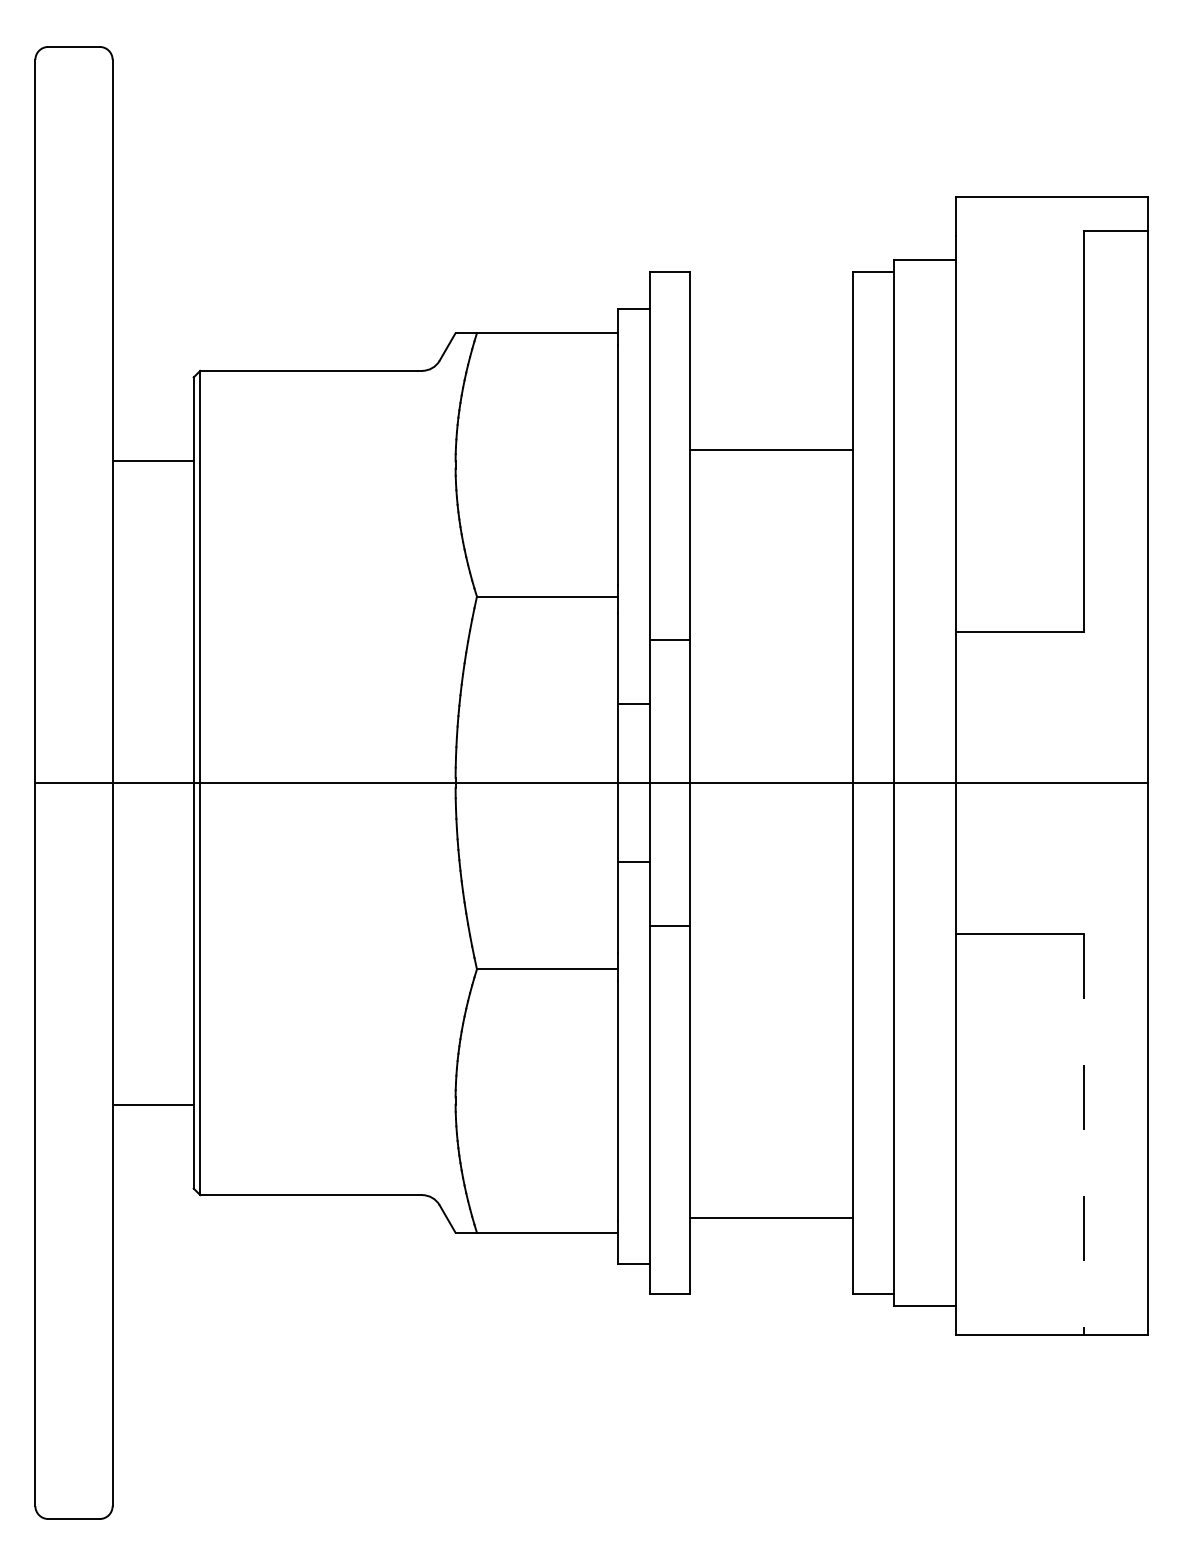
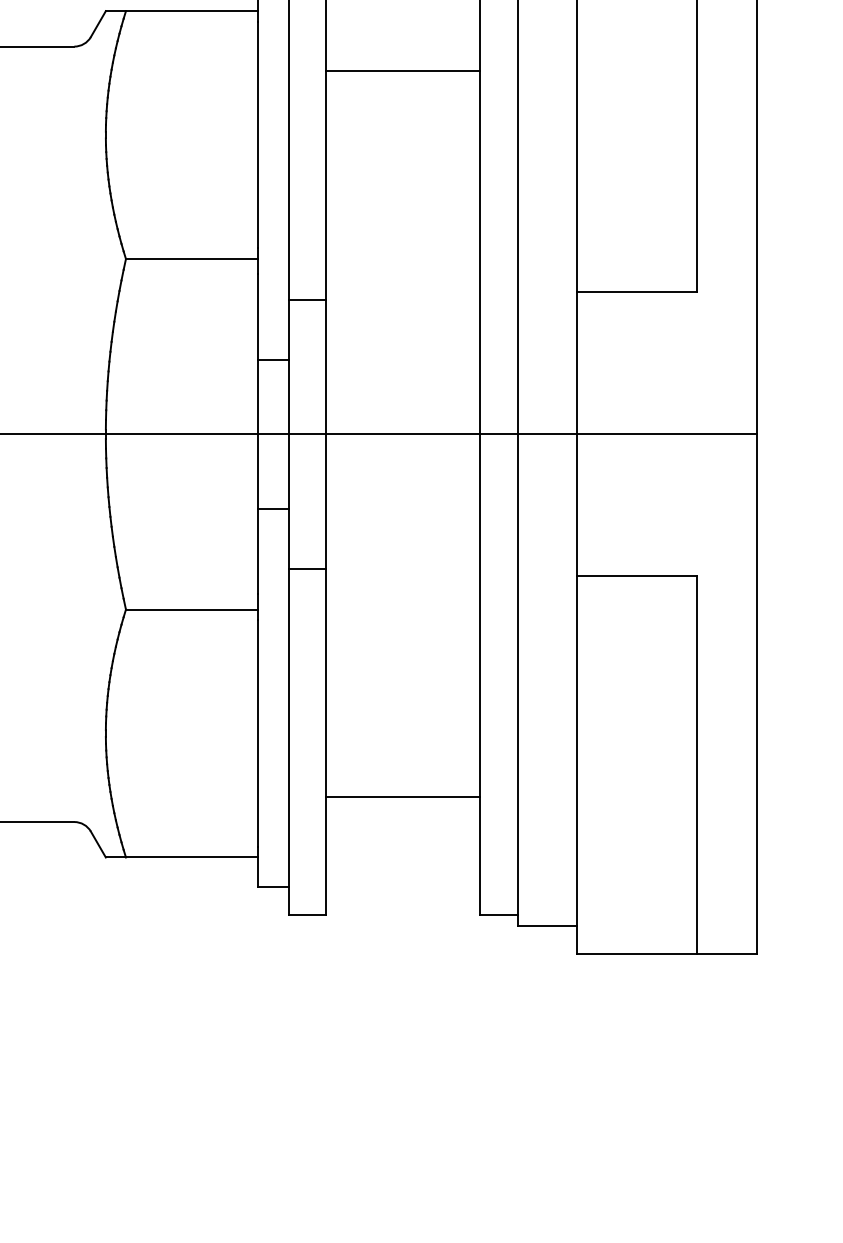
line: (771, 449) -> (403, 70), moved
line: (1083, 1134) -> (696, 765), dashed -> solid
line: (771, 1218) -> (403, 797), moved

